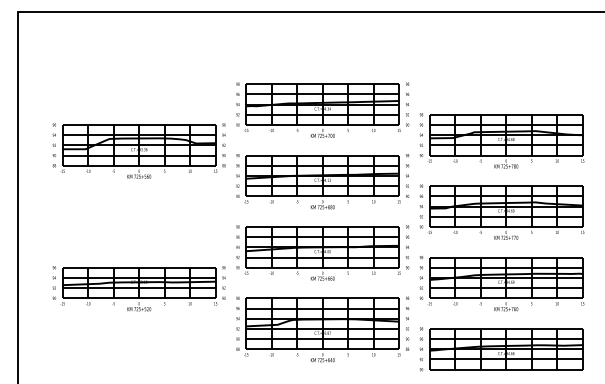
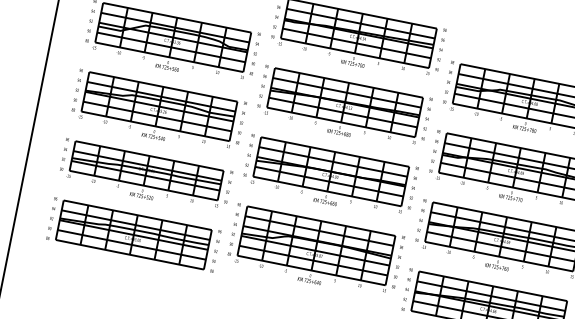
part: (138, 221) -> (157, 111), added
part: (138, 349) -> (133, 235), added

